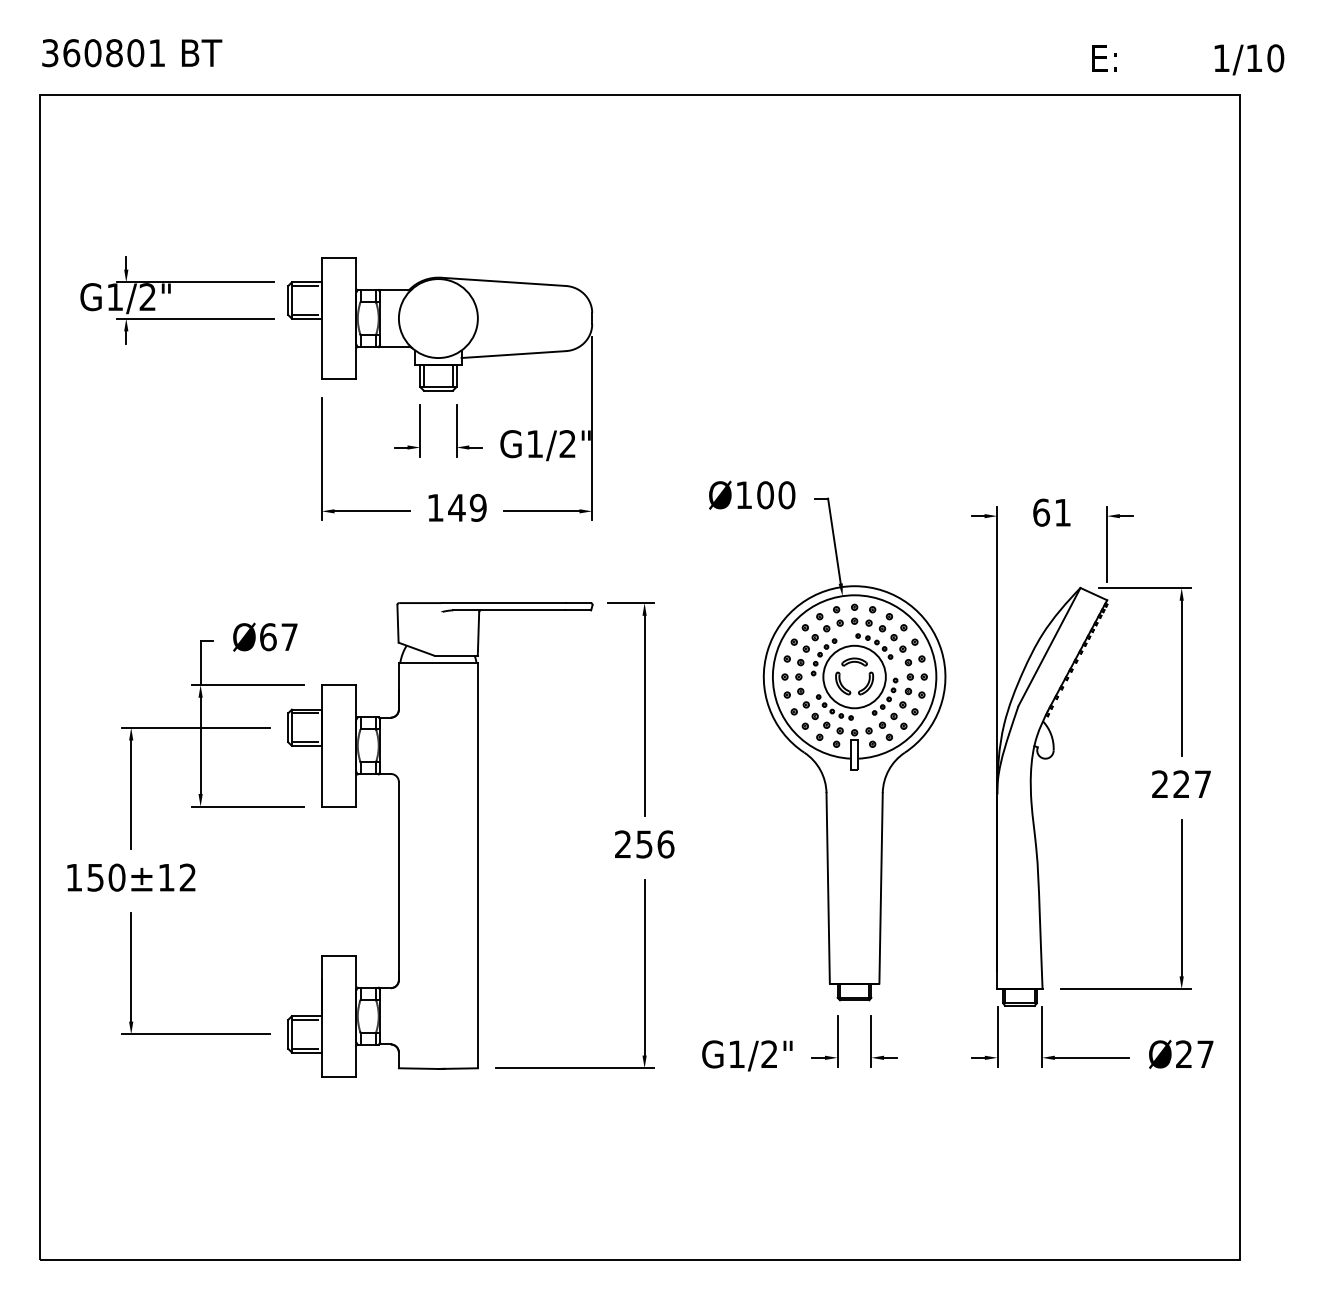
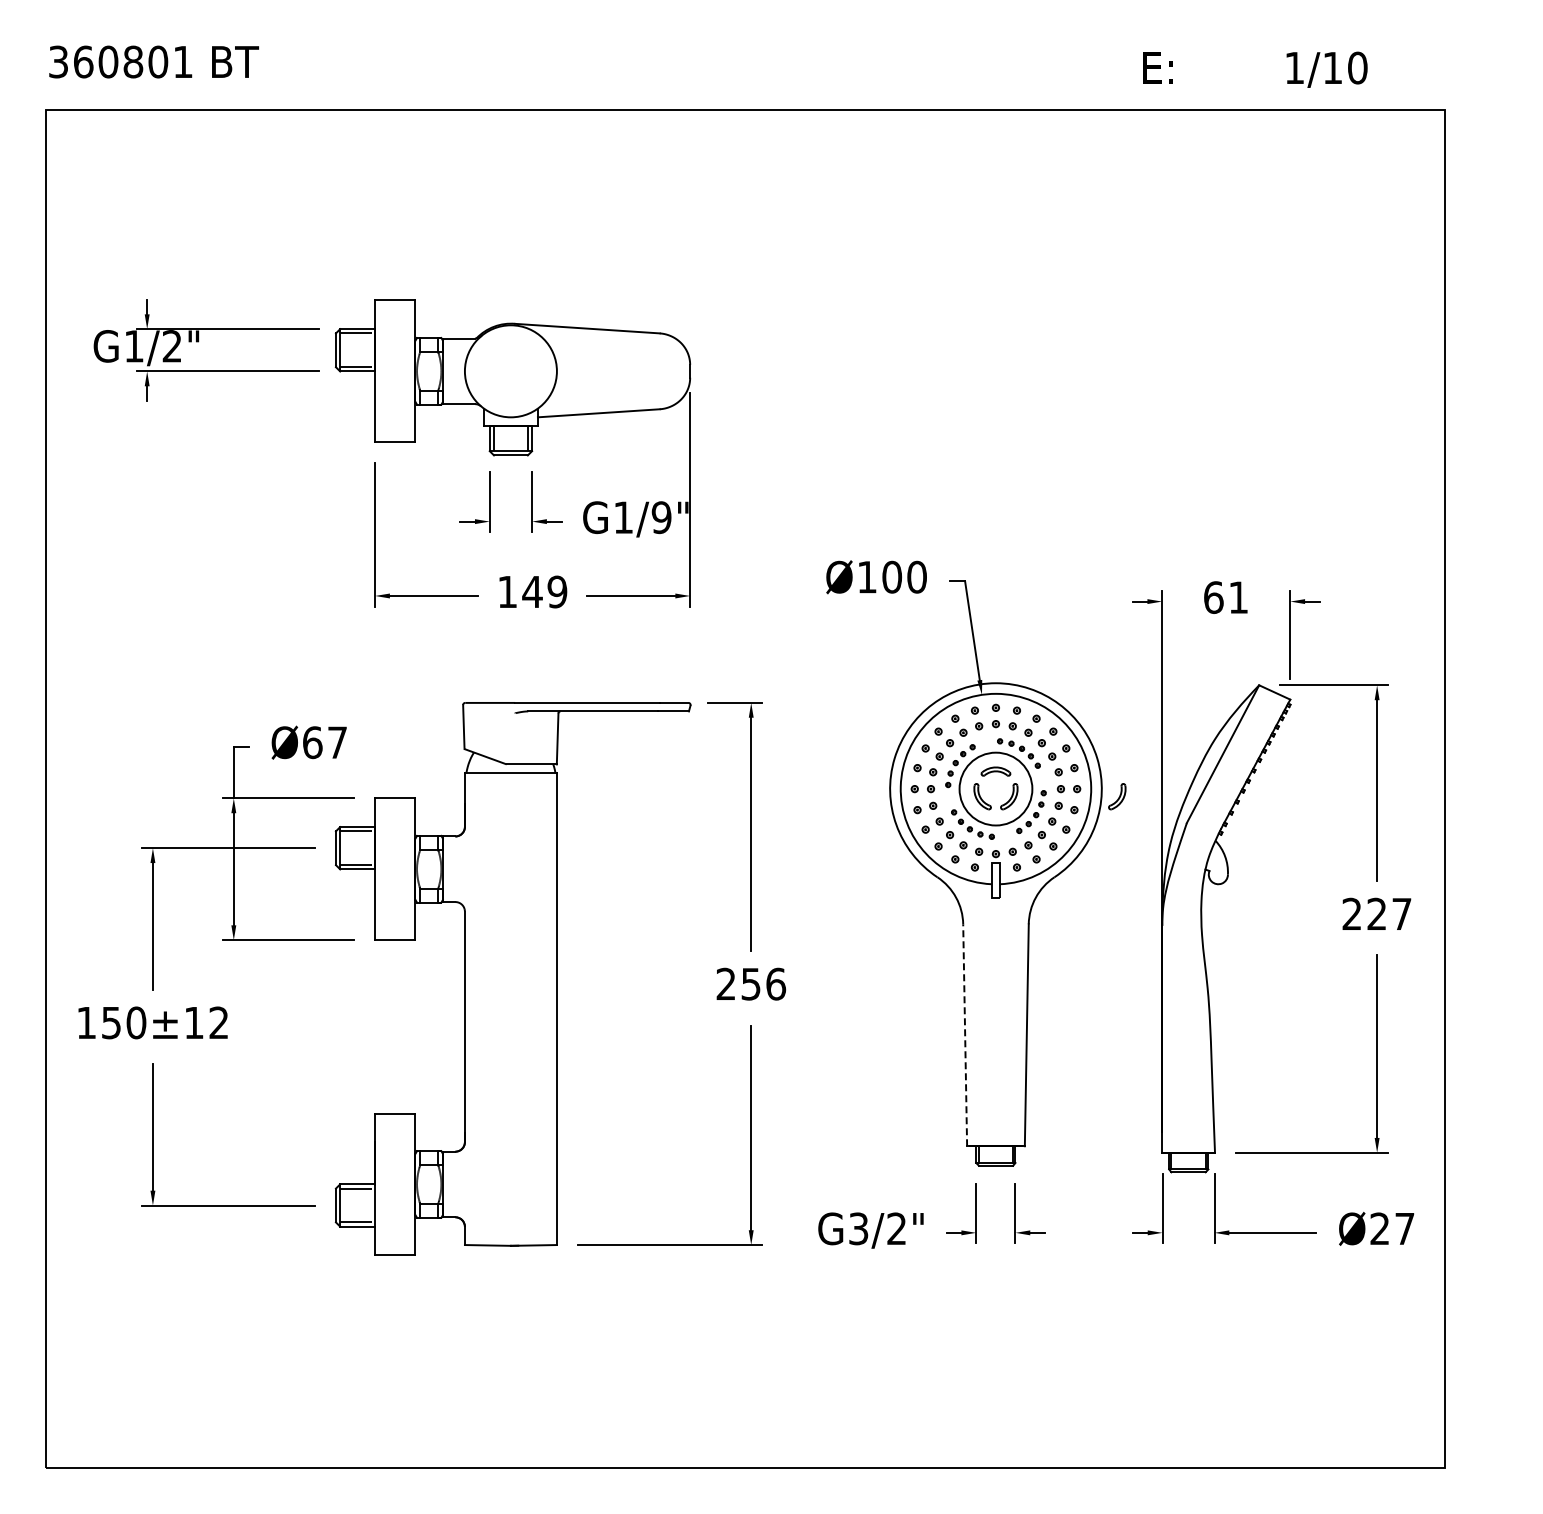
text: (1188, 59) -> (1255, 69), moved
text: (567, 443) -> (661, 517), G1/2" -> G1/9"
part: (958, 683) -> (1117, 796), added
line: (828, 888) -> (965, 1035), solid -> dashed
text: (736, 1054) -> (858, 1228), G1/2" -> G3/2"

